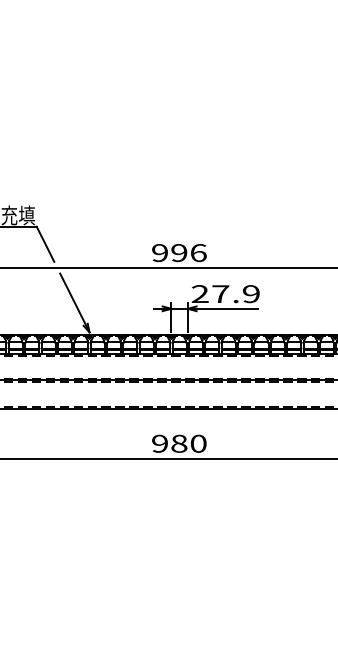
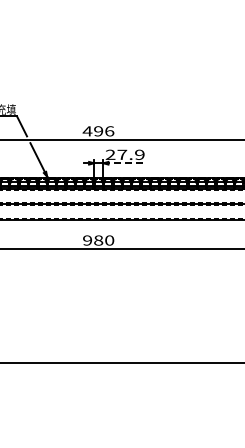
text: (159, 253) -> (87, 131), 996 -> 496
line: (224, 309) -> (124, 163), solid -> dashed

